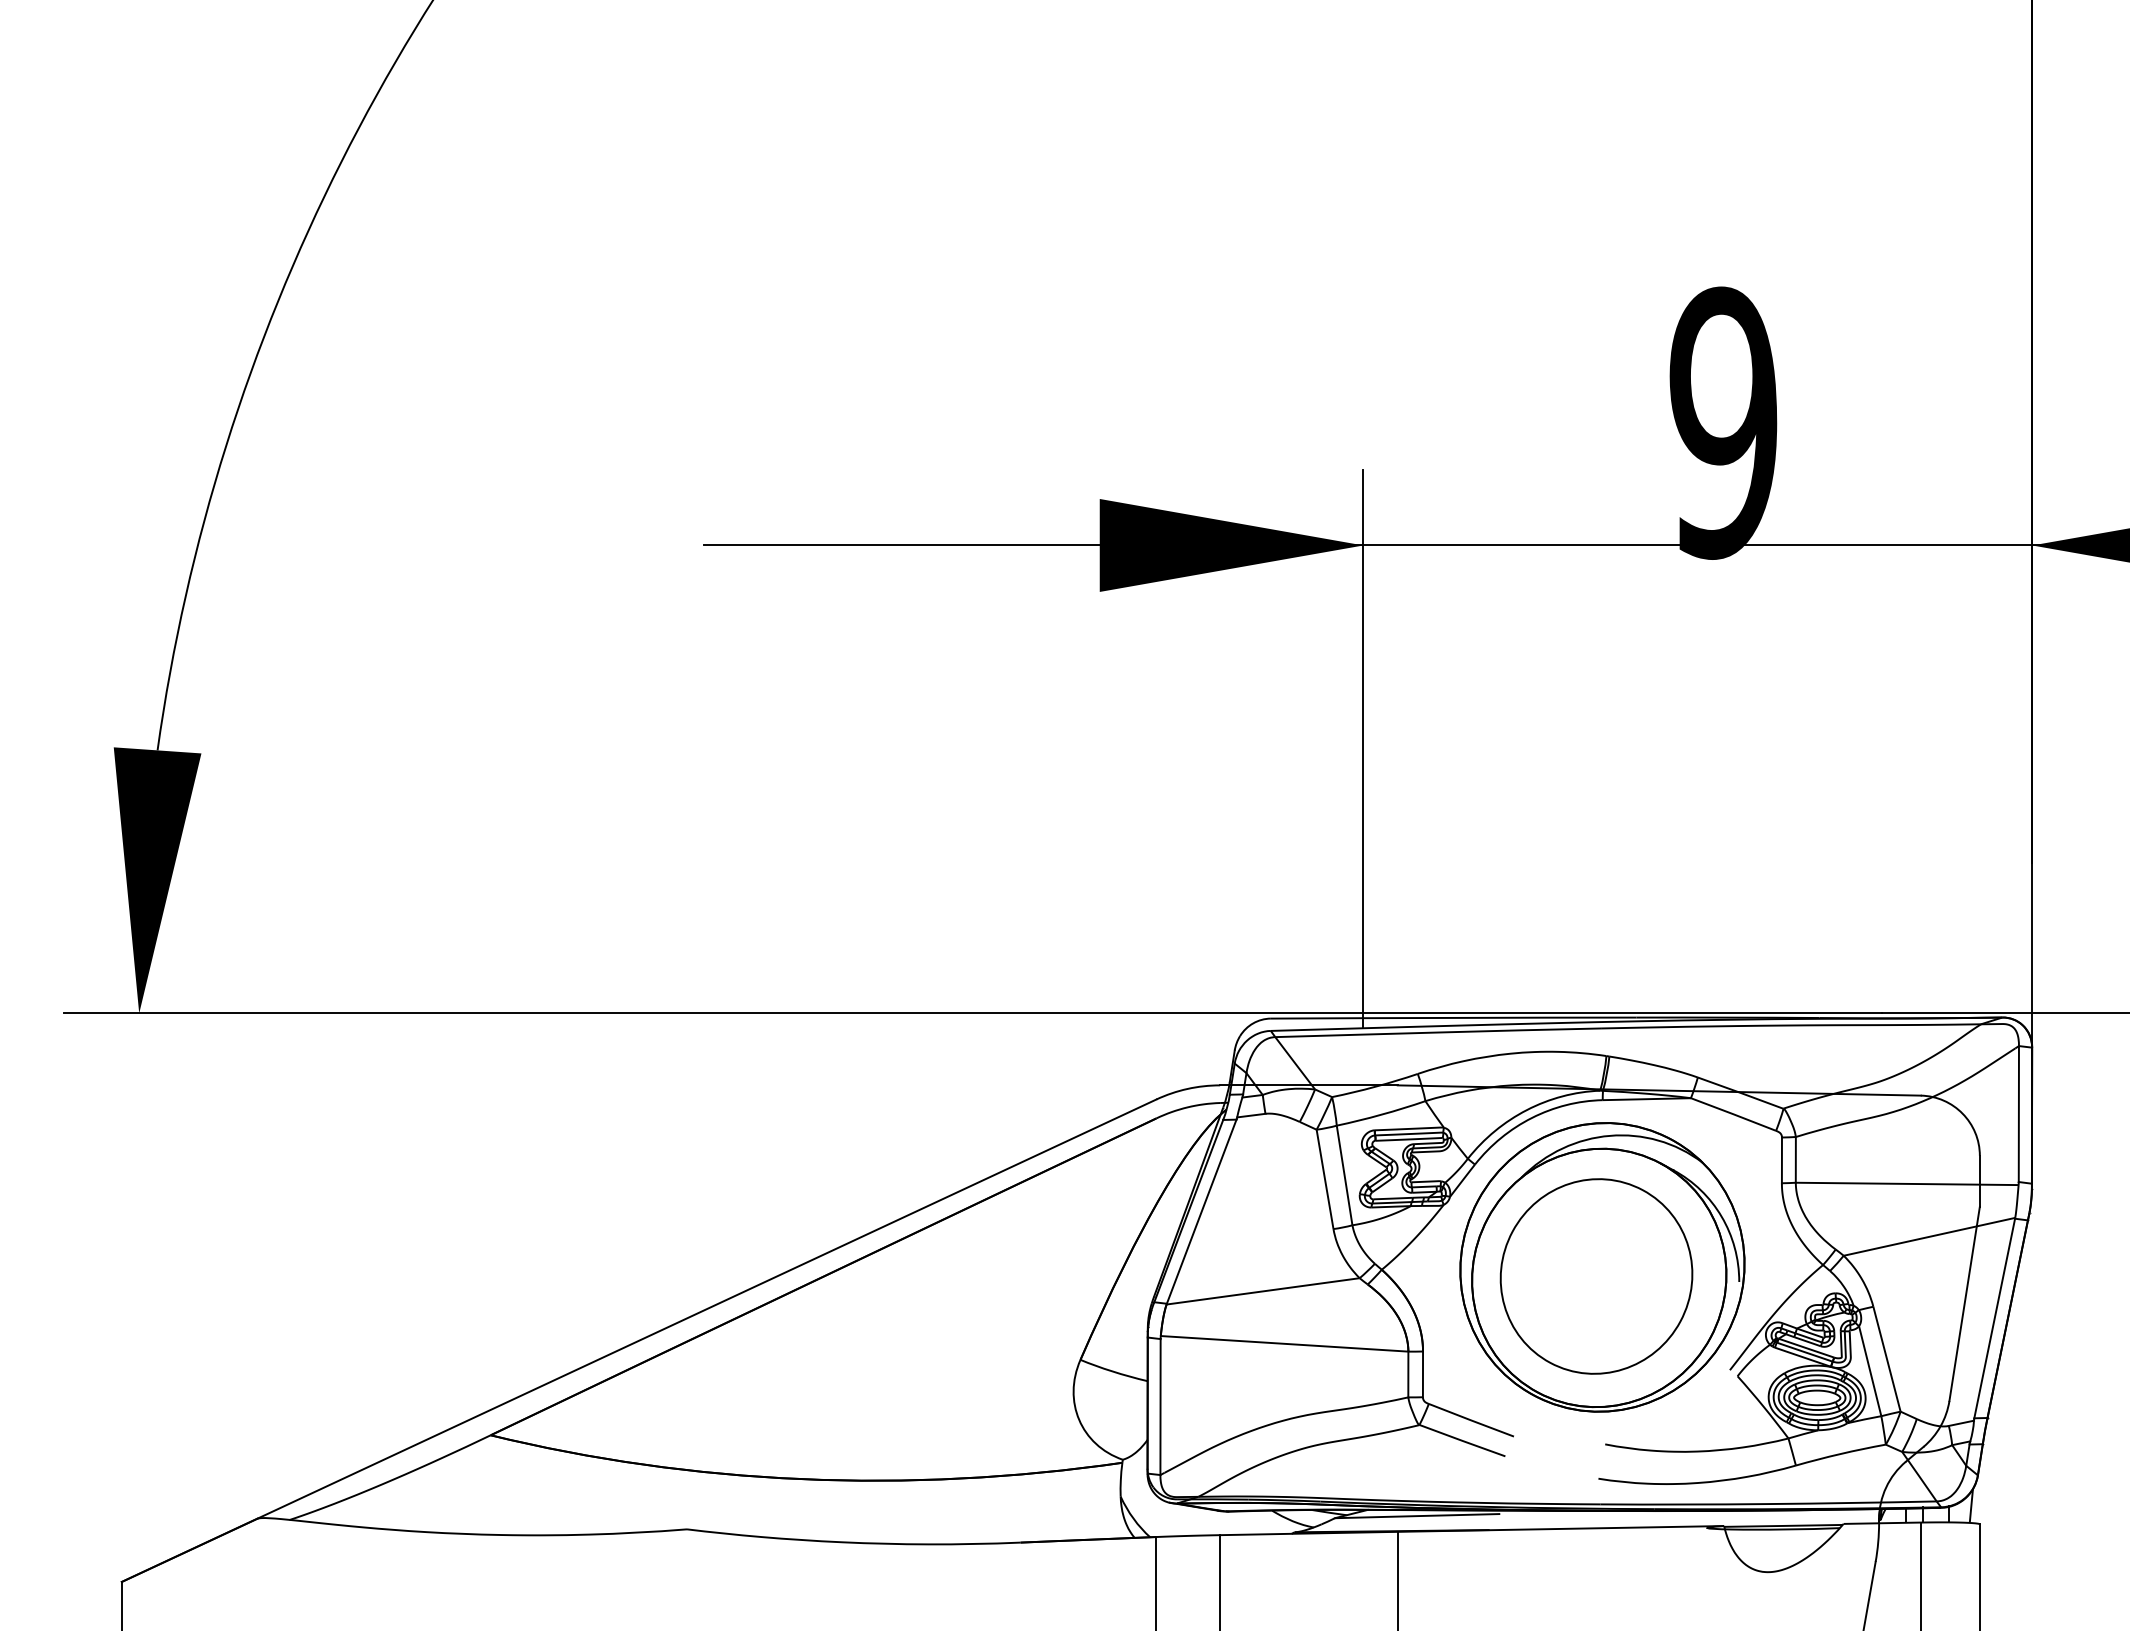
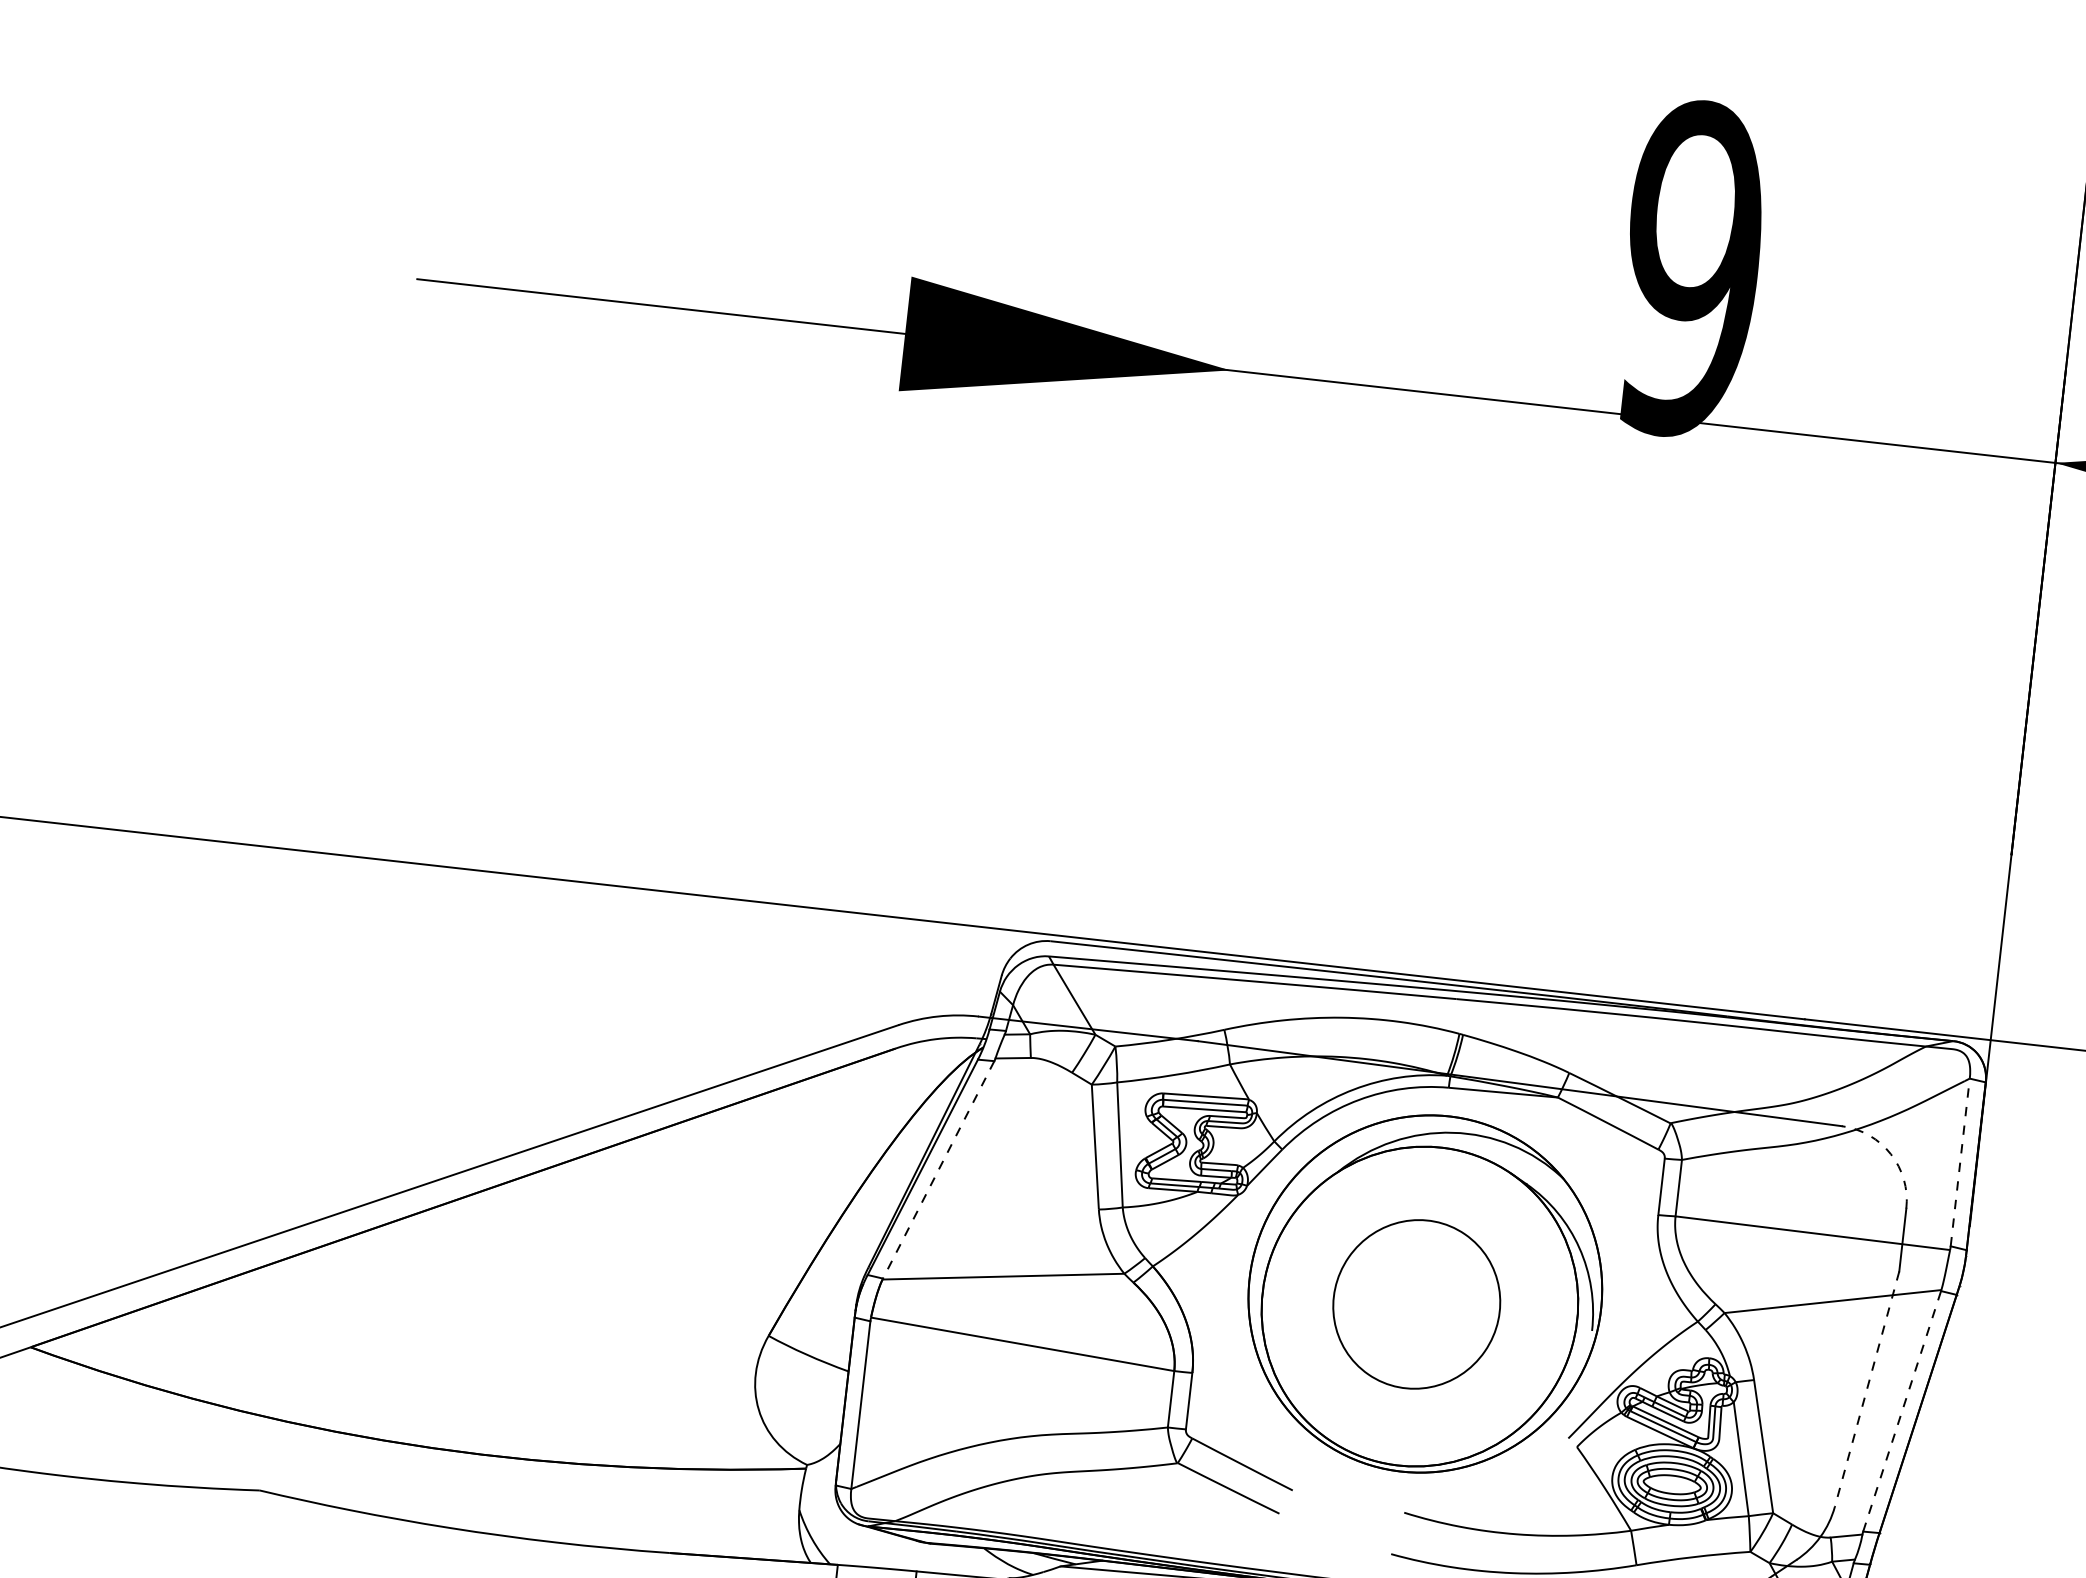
line: (1363, 748) -> (1202, 620), removed
arc: (1962, 1113) -> (1890, 1153), solid -> dashed
line: (2018, 1114) -> (1959, 1162), solid -> dashed
line: (1201, 1212) -> (938, 1170), solid -> dashed
part: (1596, 1276) -> (1416, 1304), size x0.7
line: (1964, 1304) -> (1866, 1389), solid -> dashed
line: (1994, 1318) -> (1901, 1411), solid -> dashed

